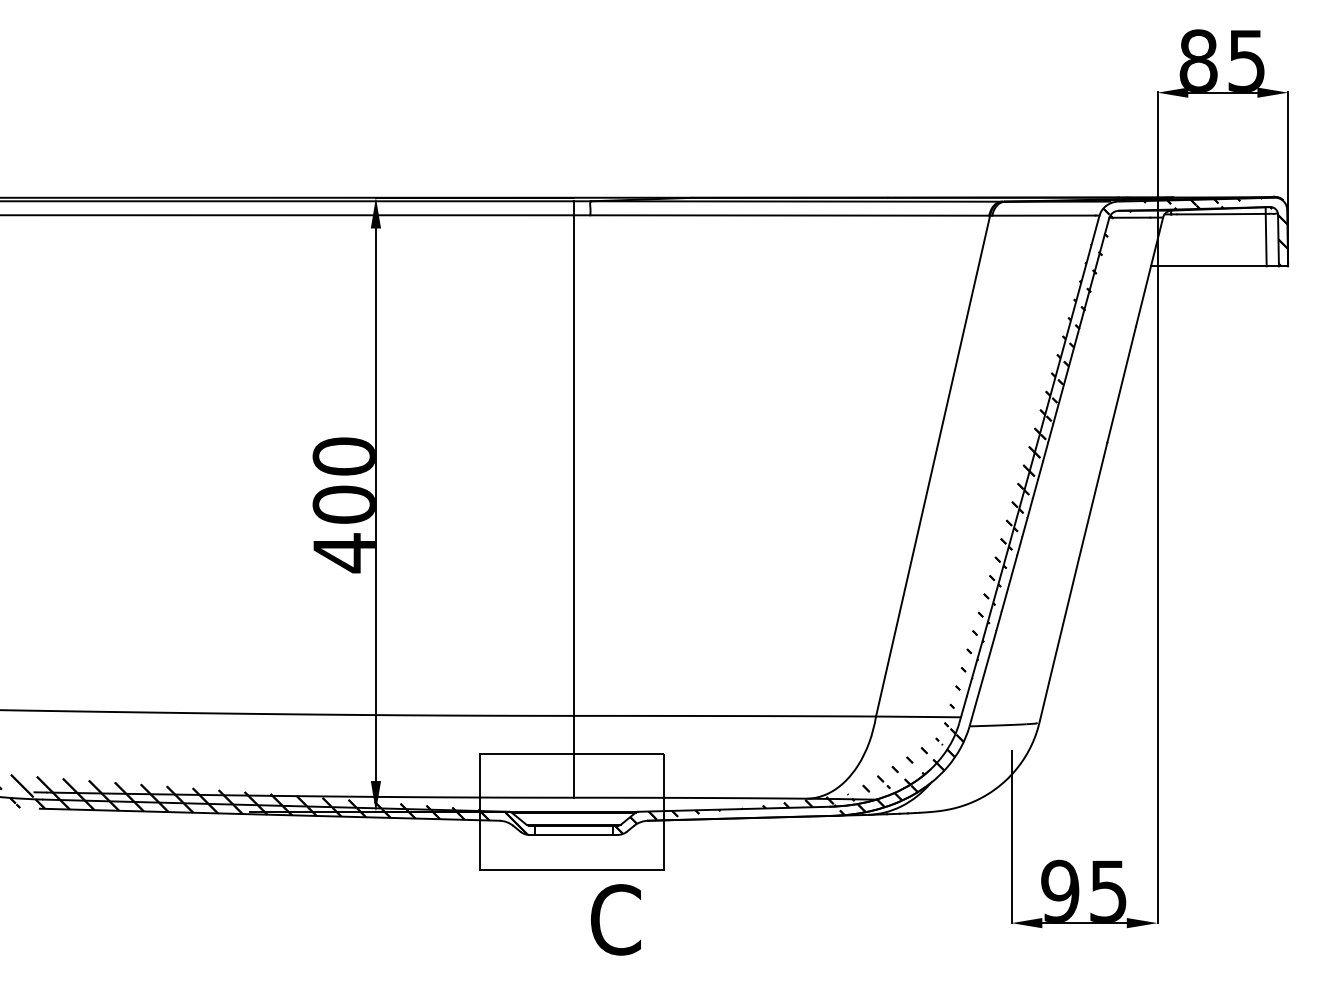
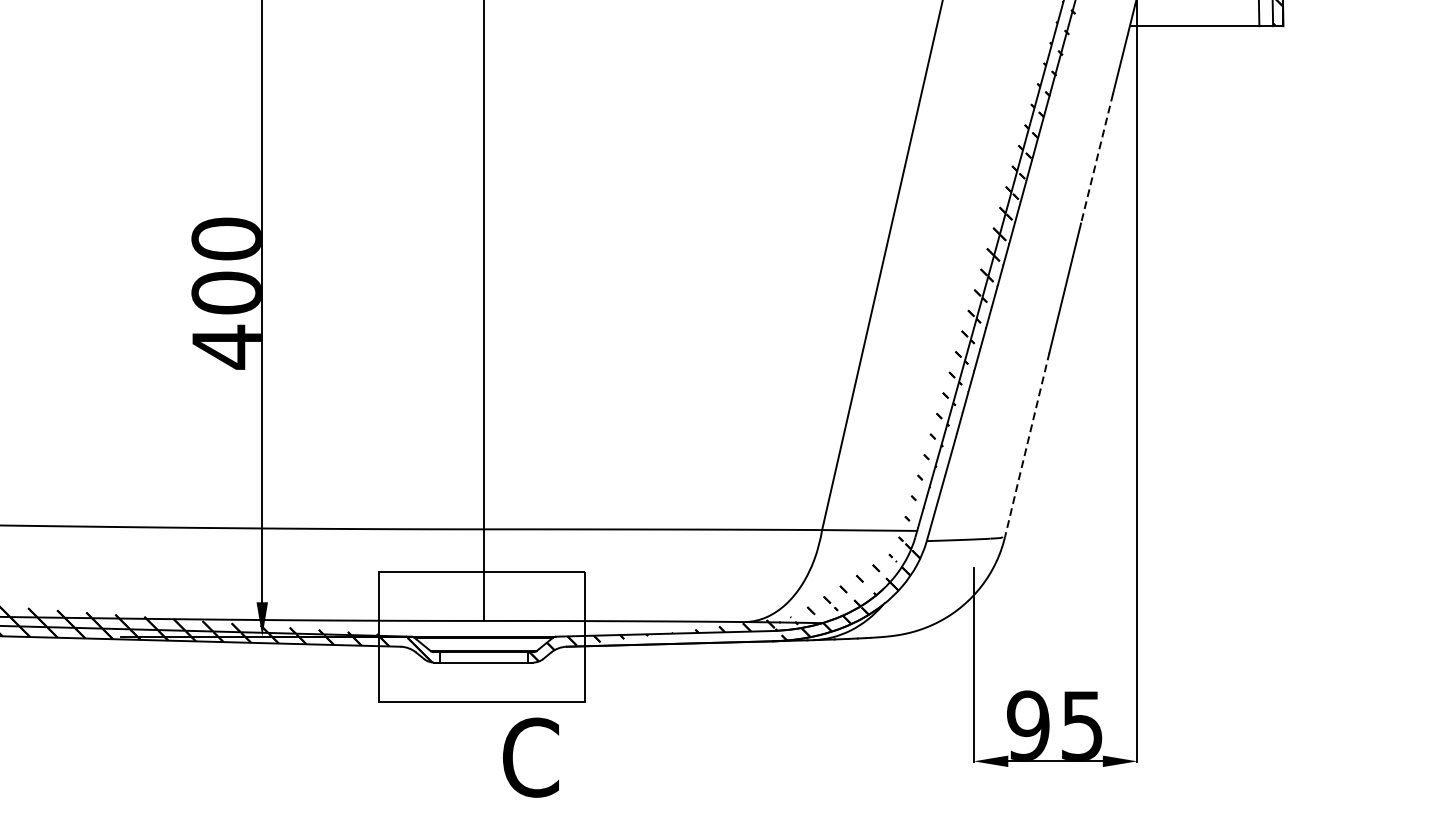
line: (1121, 384) -> (1096, 158), solid -> dashed
line: (1059, 641) -> (1027, 446), solid -> dashed

